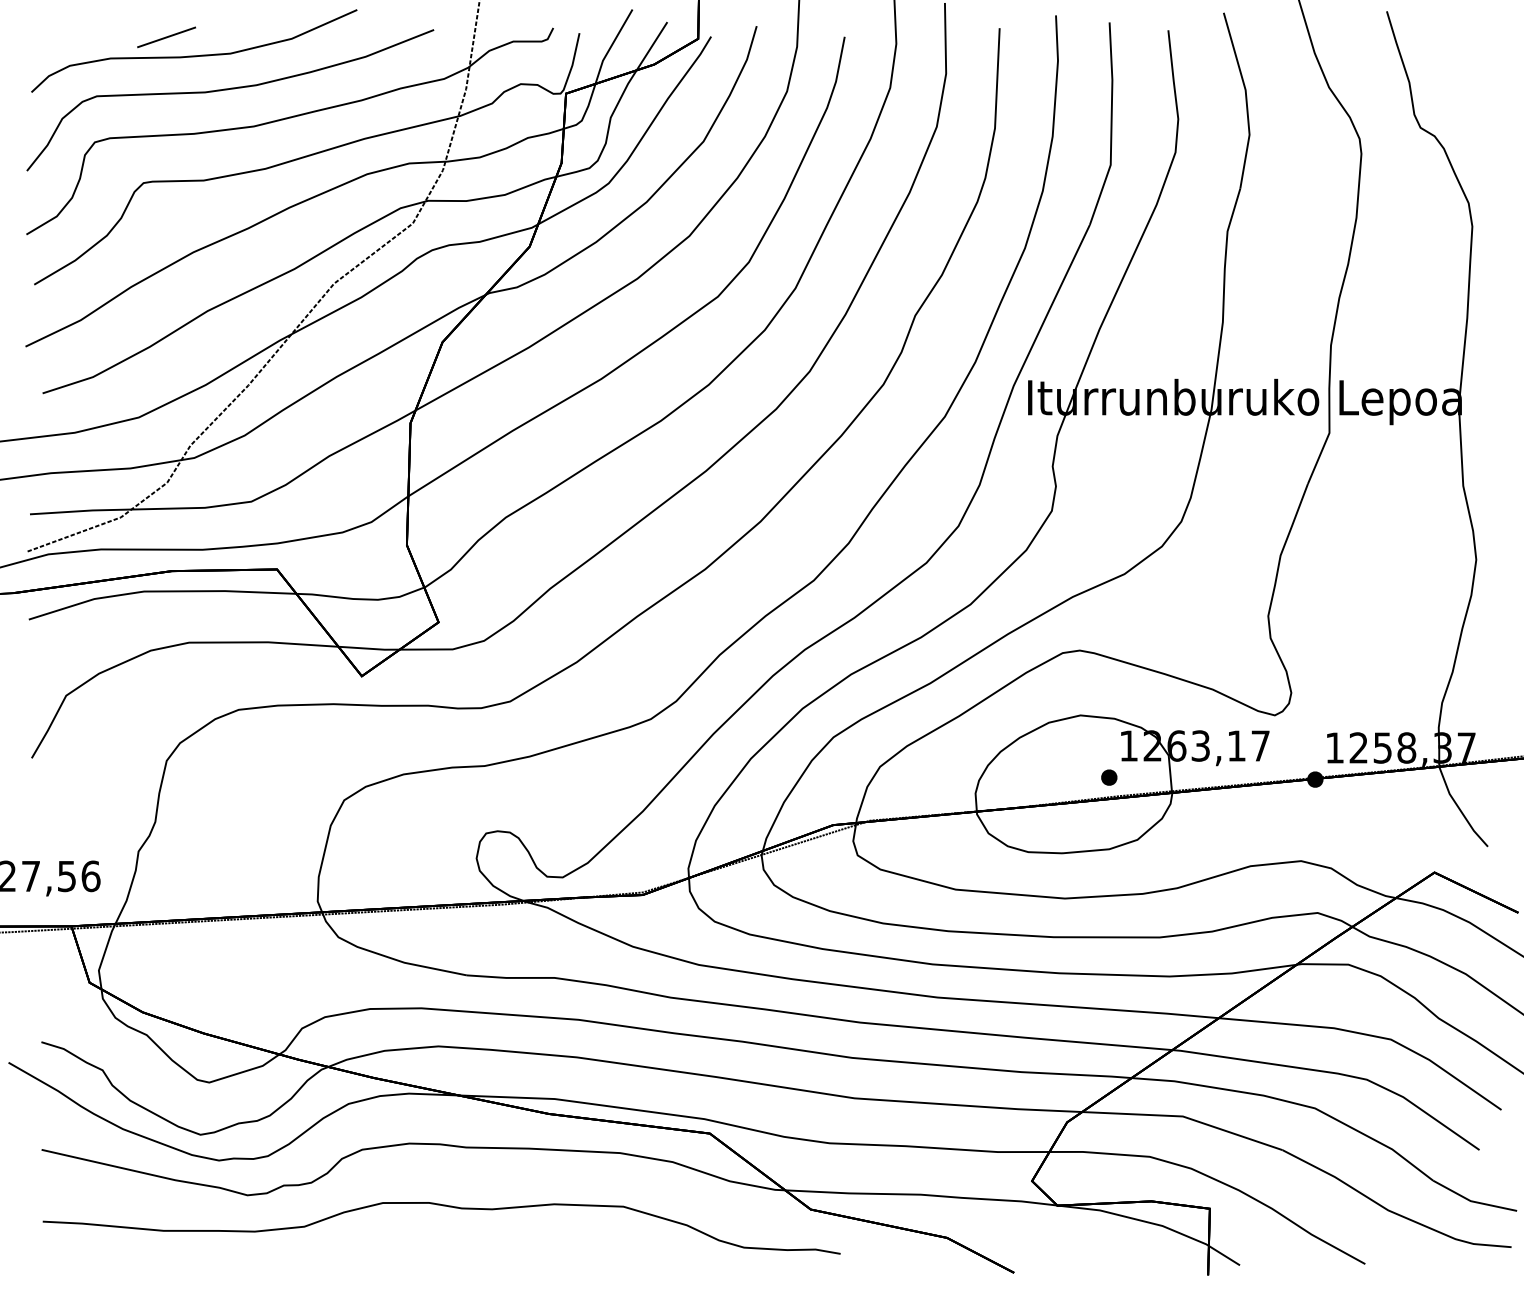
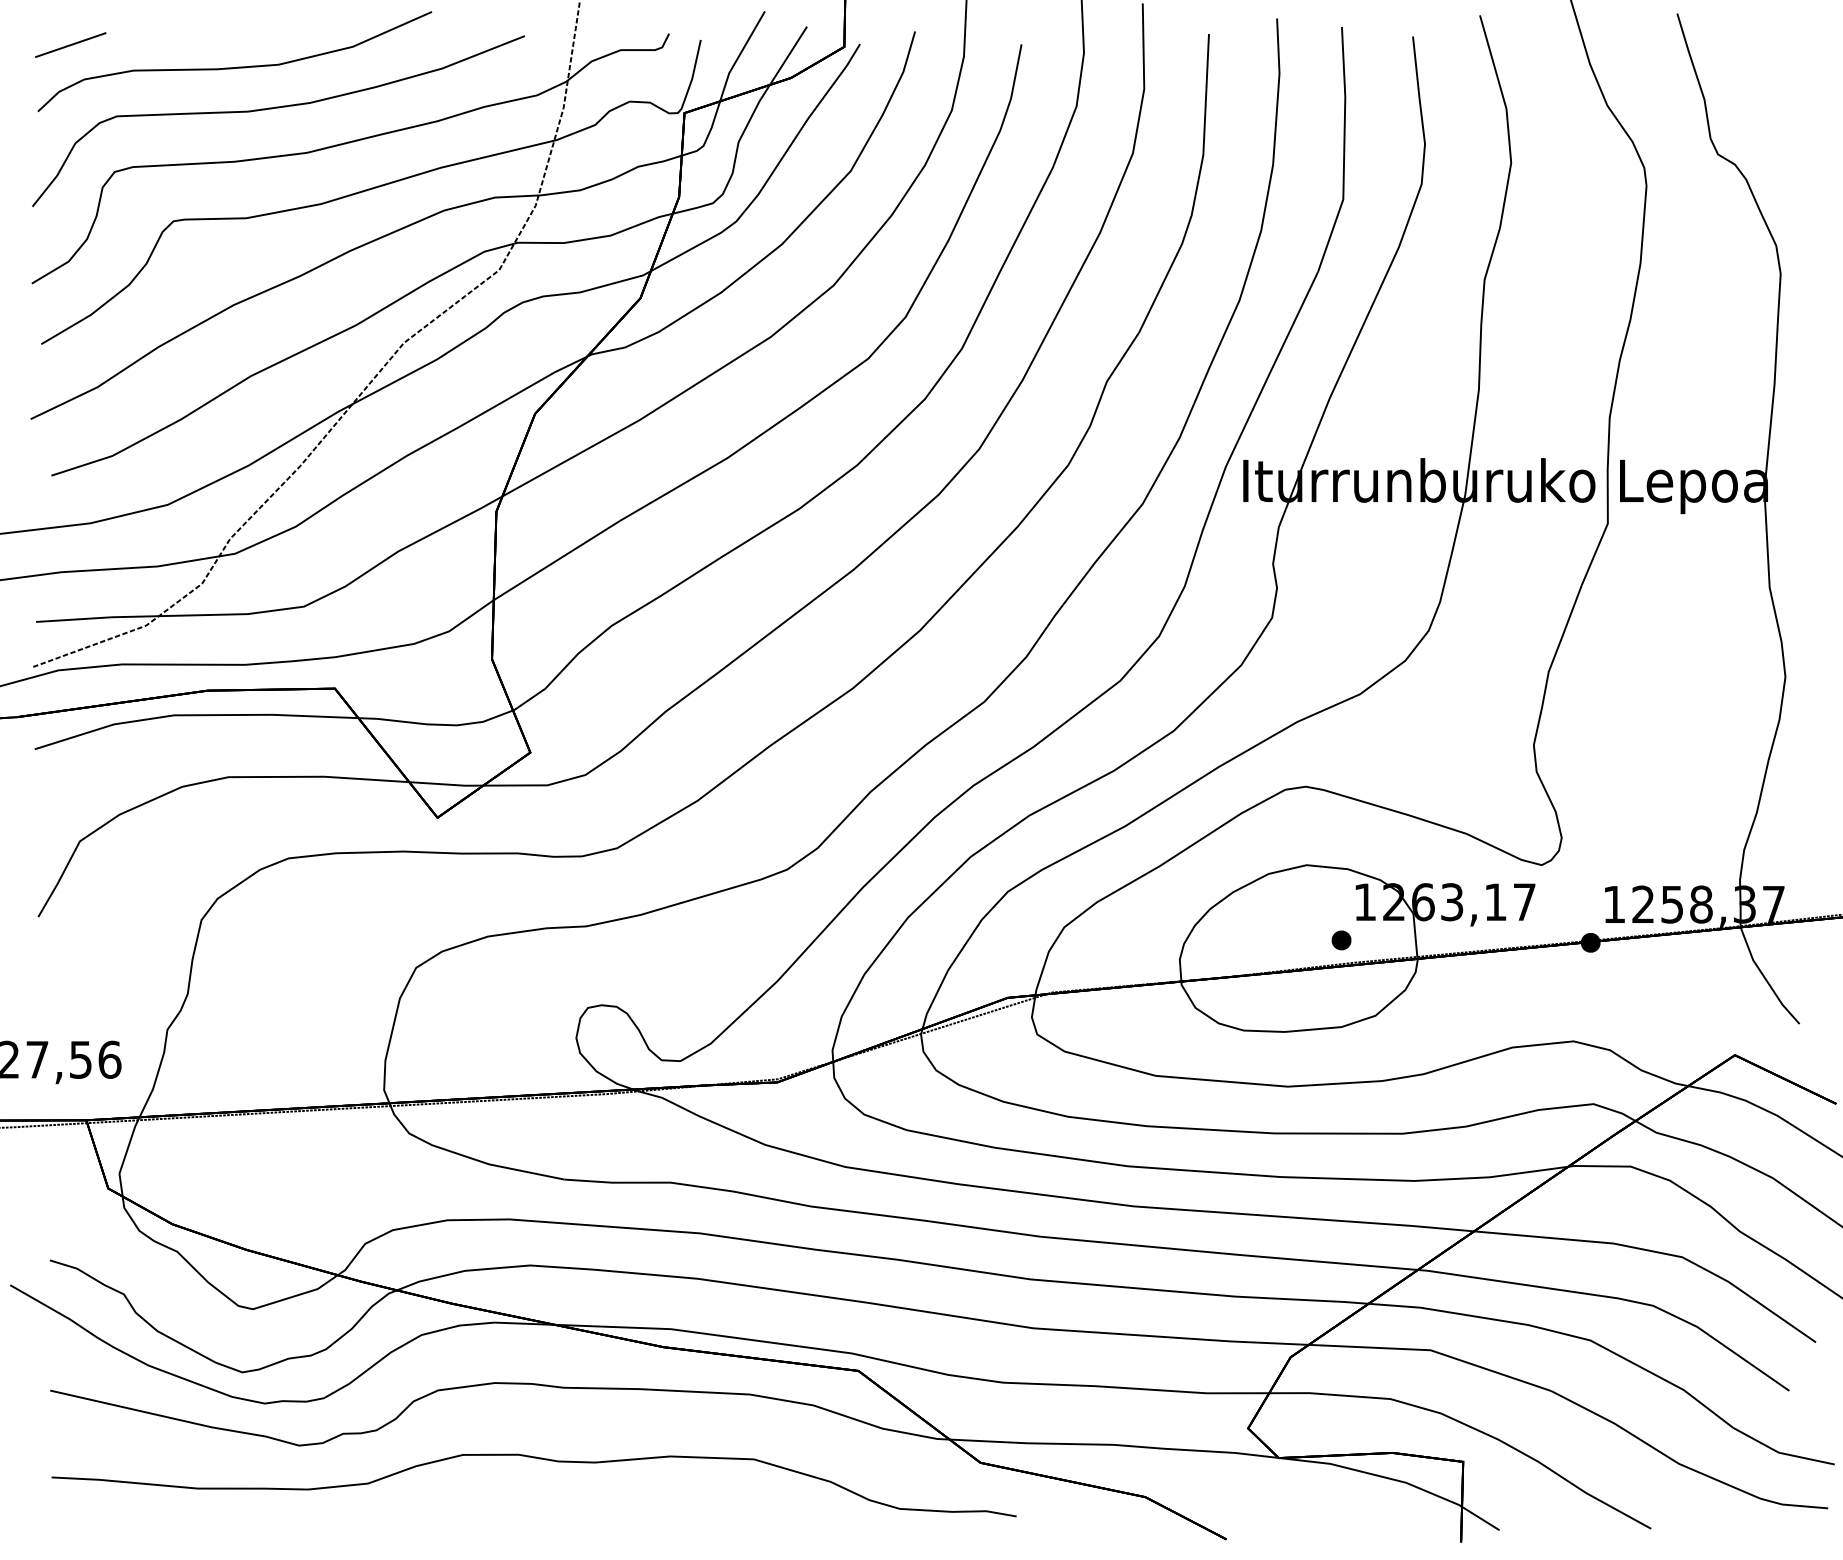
line: (166, 37) -> (70, 45), moved

